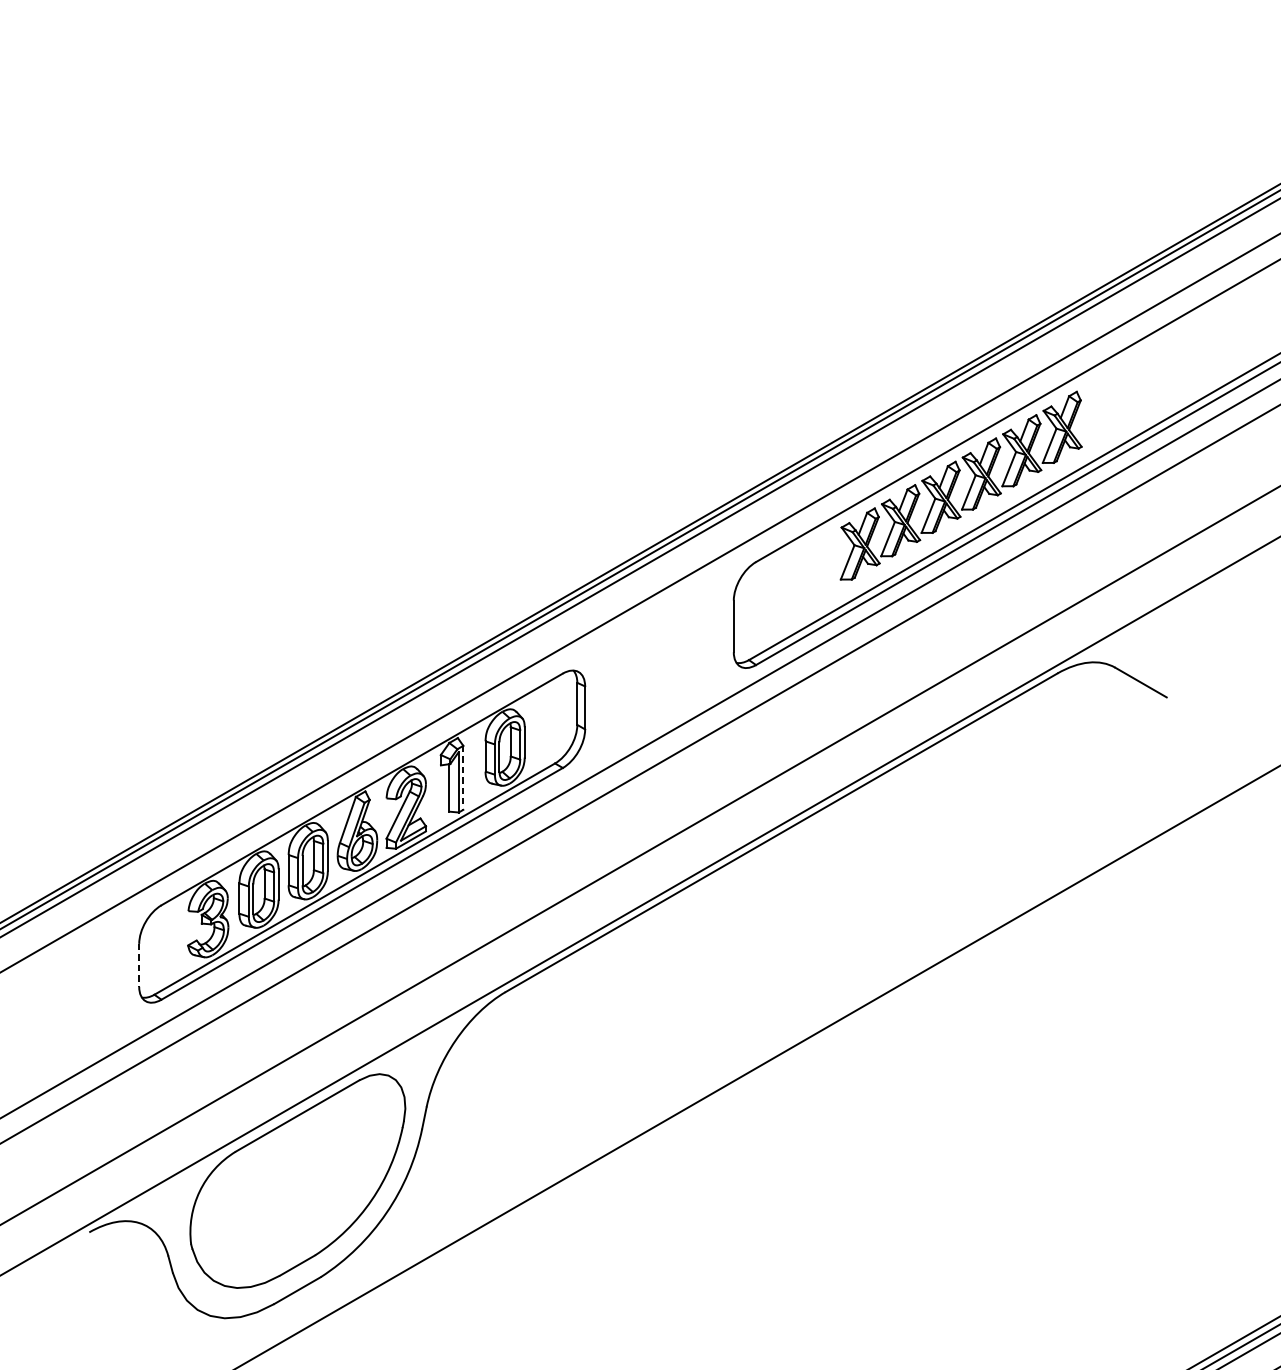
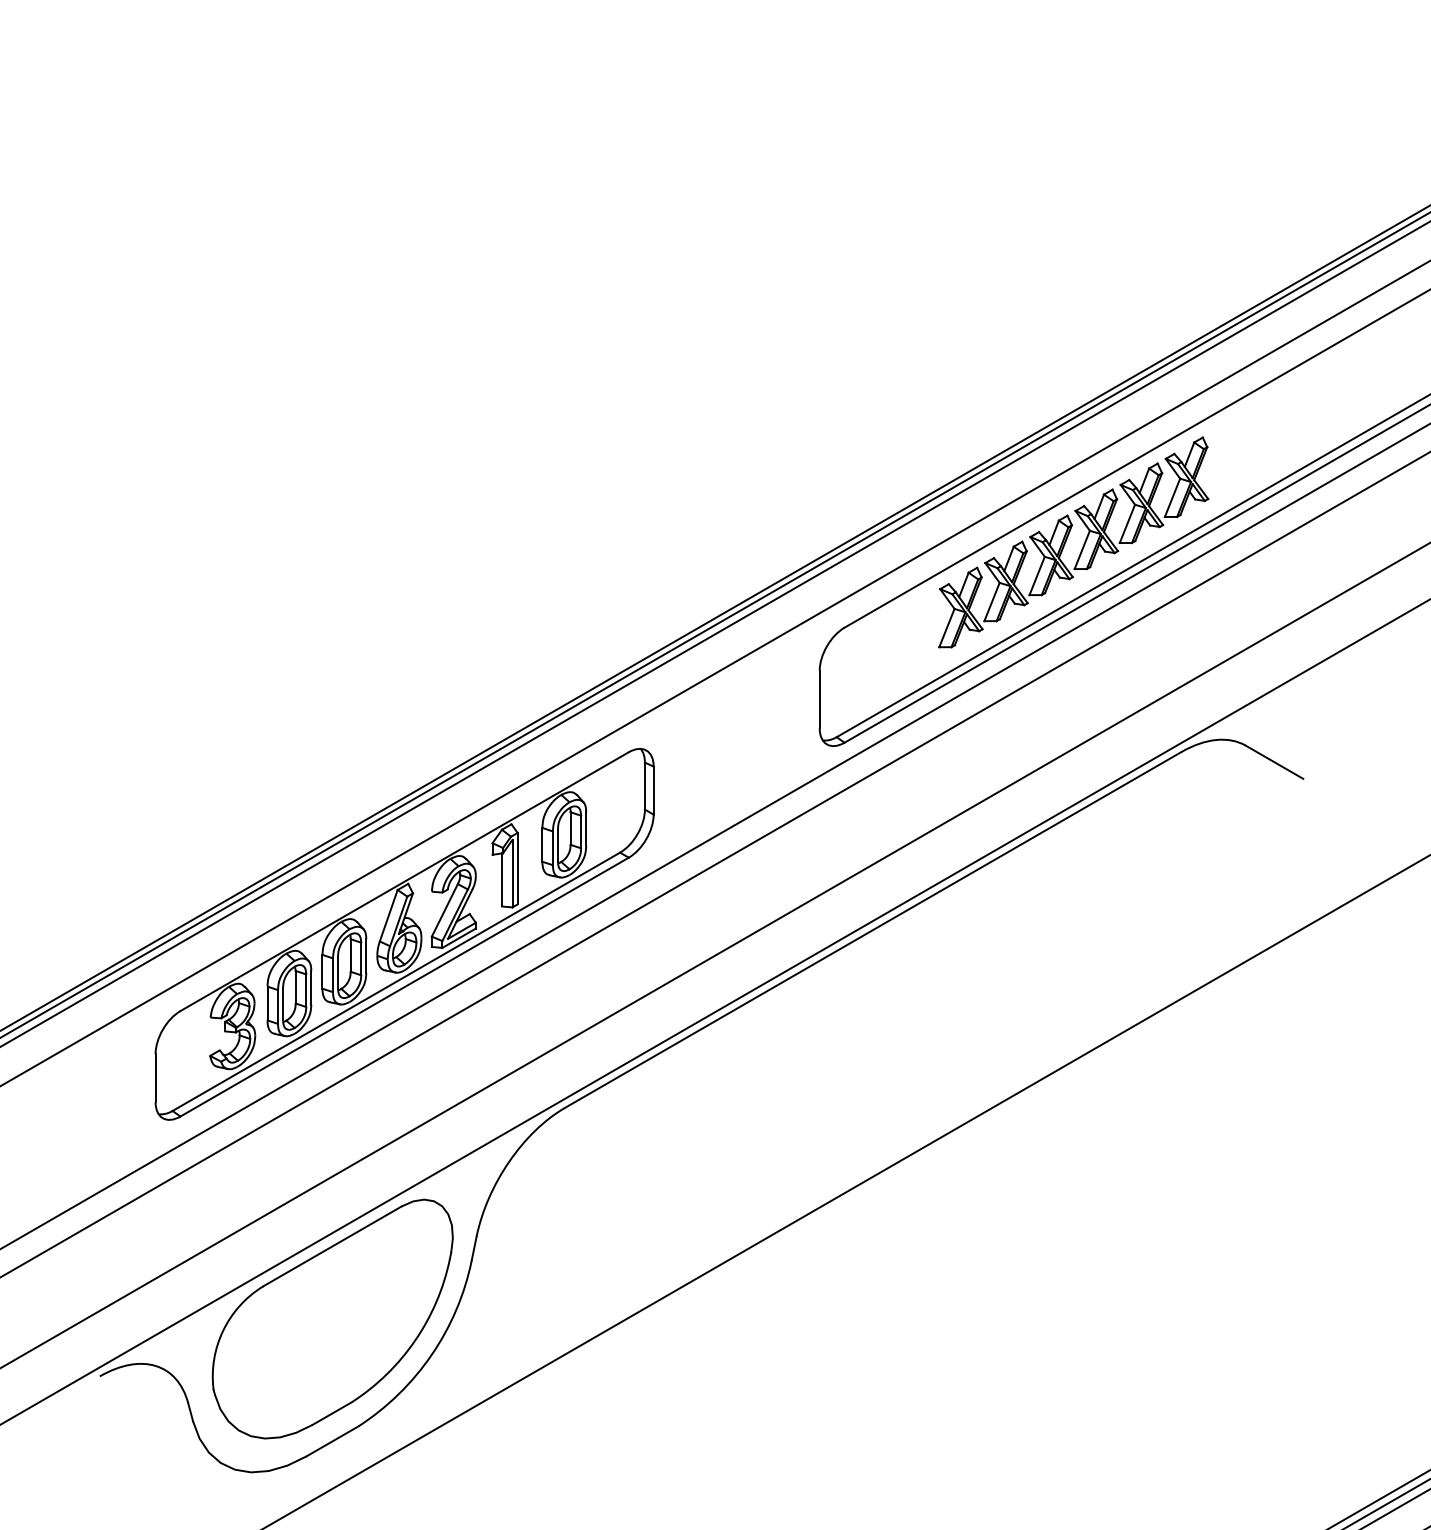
line: (463, 777) -> (517, 868), dashed -> solid
line: (139, 965) -> (155, 1078), dashed -> solid

